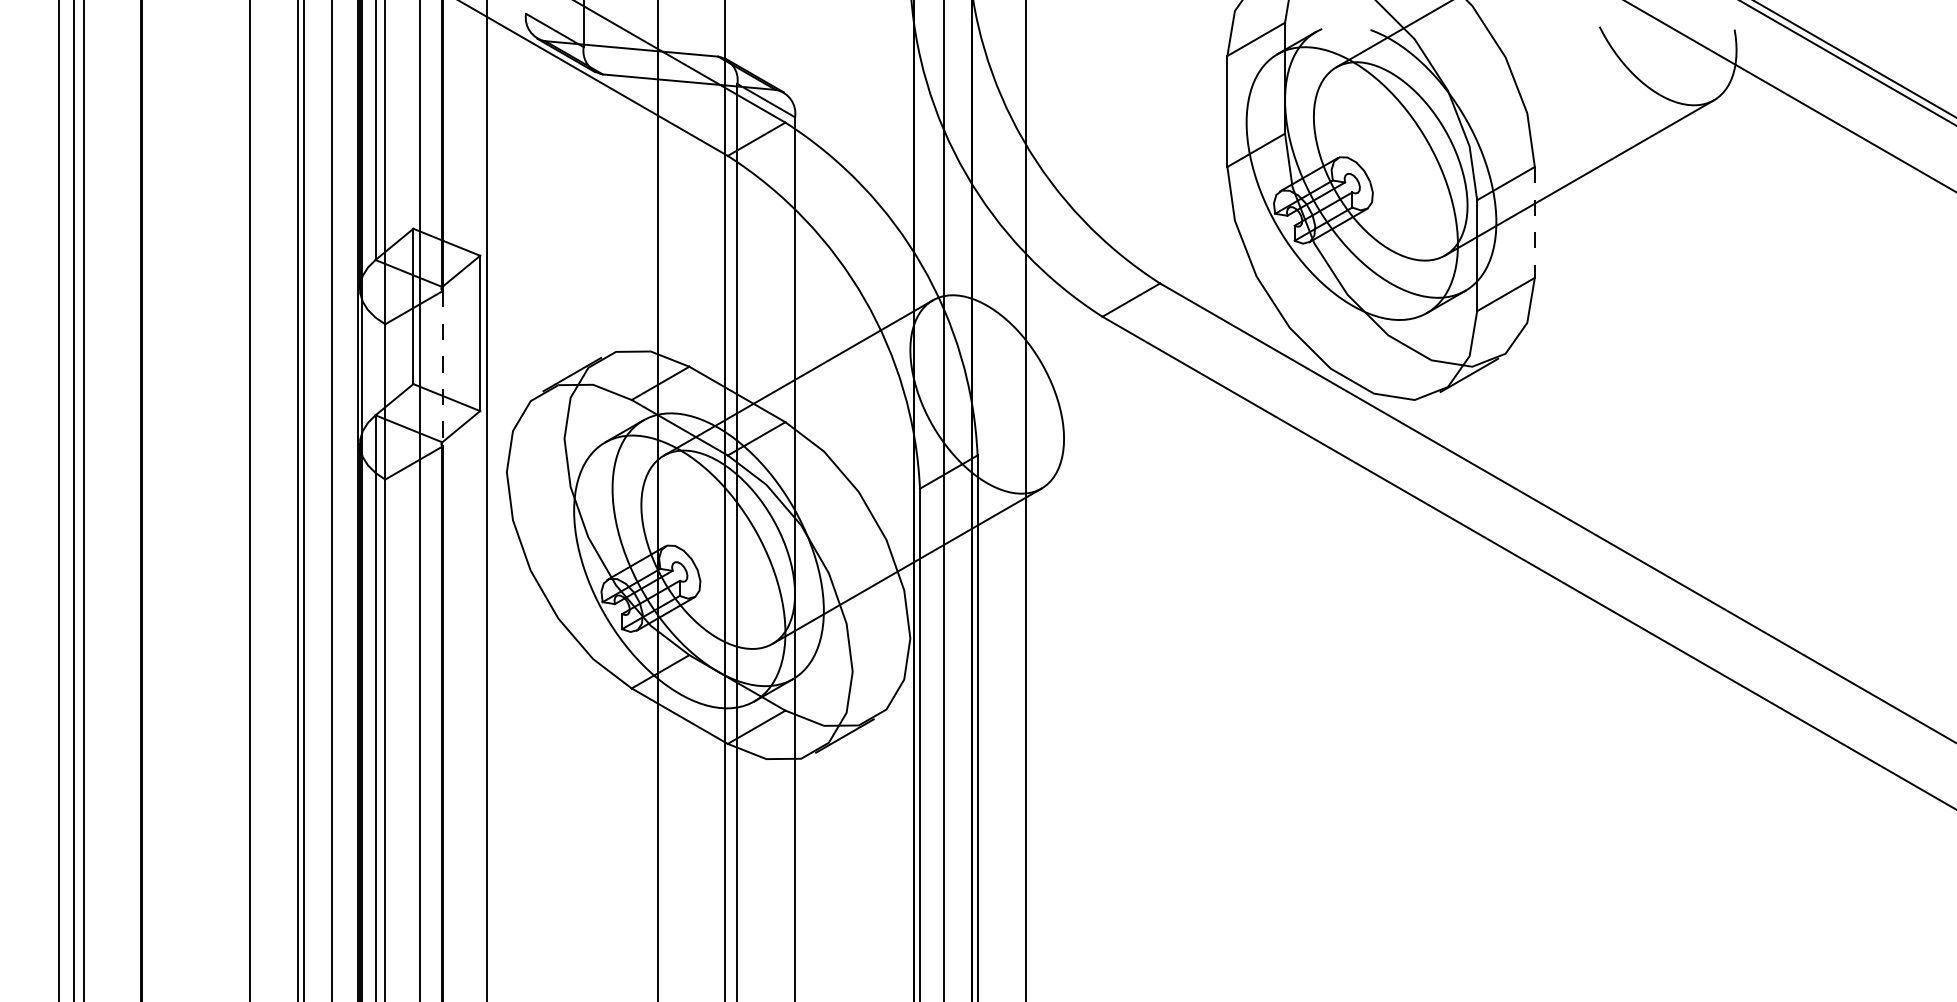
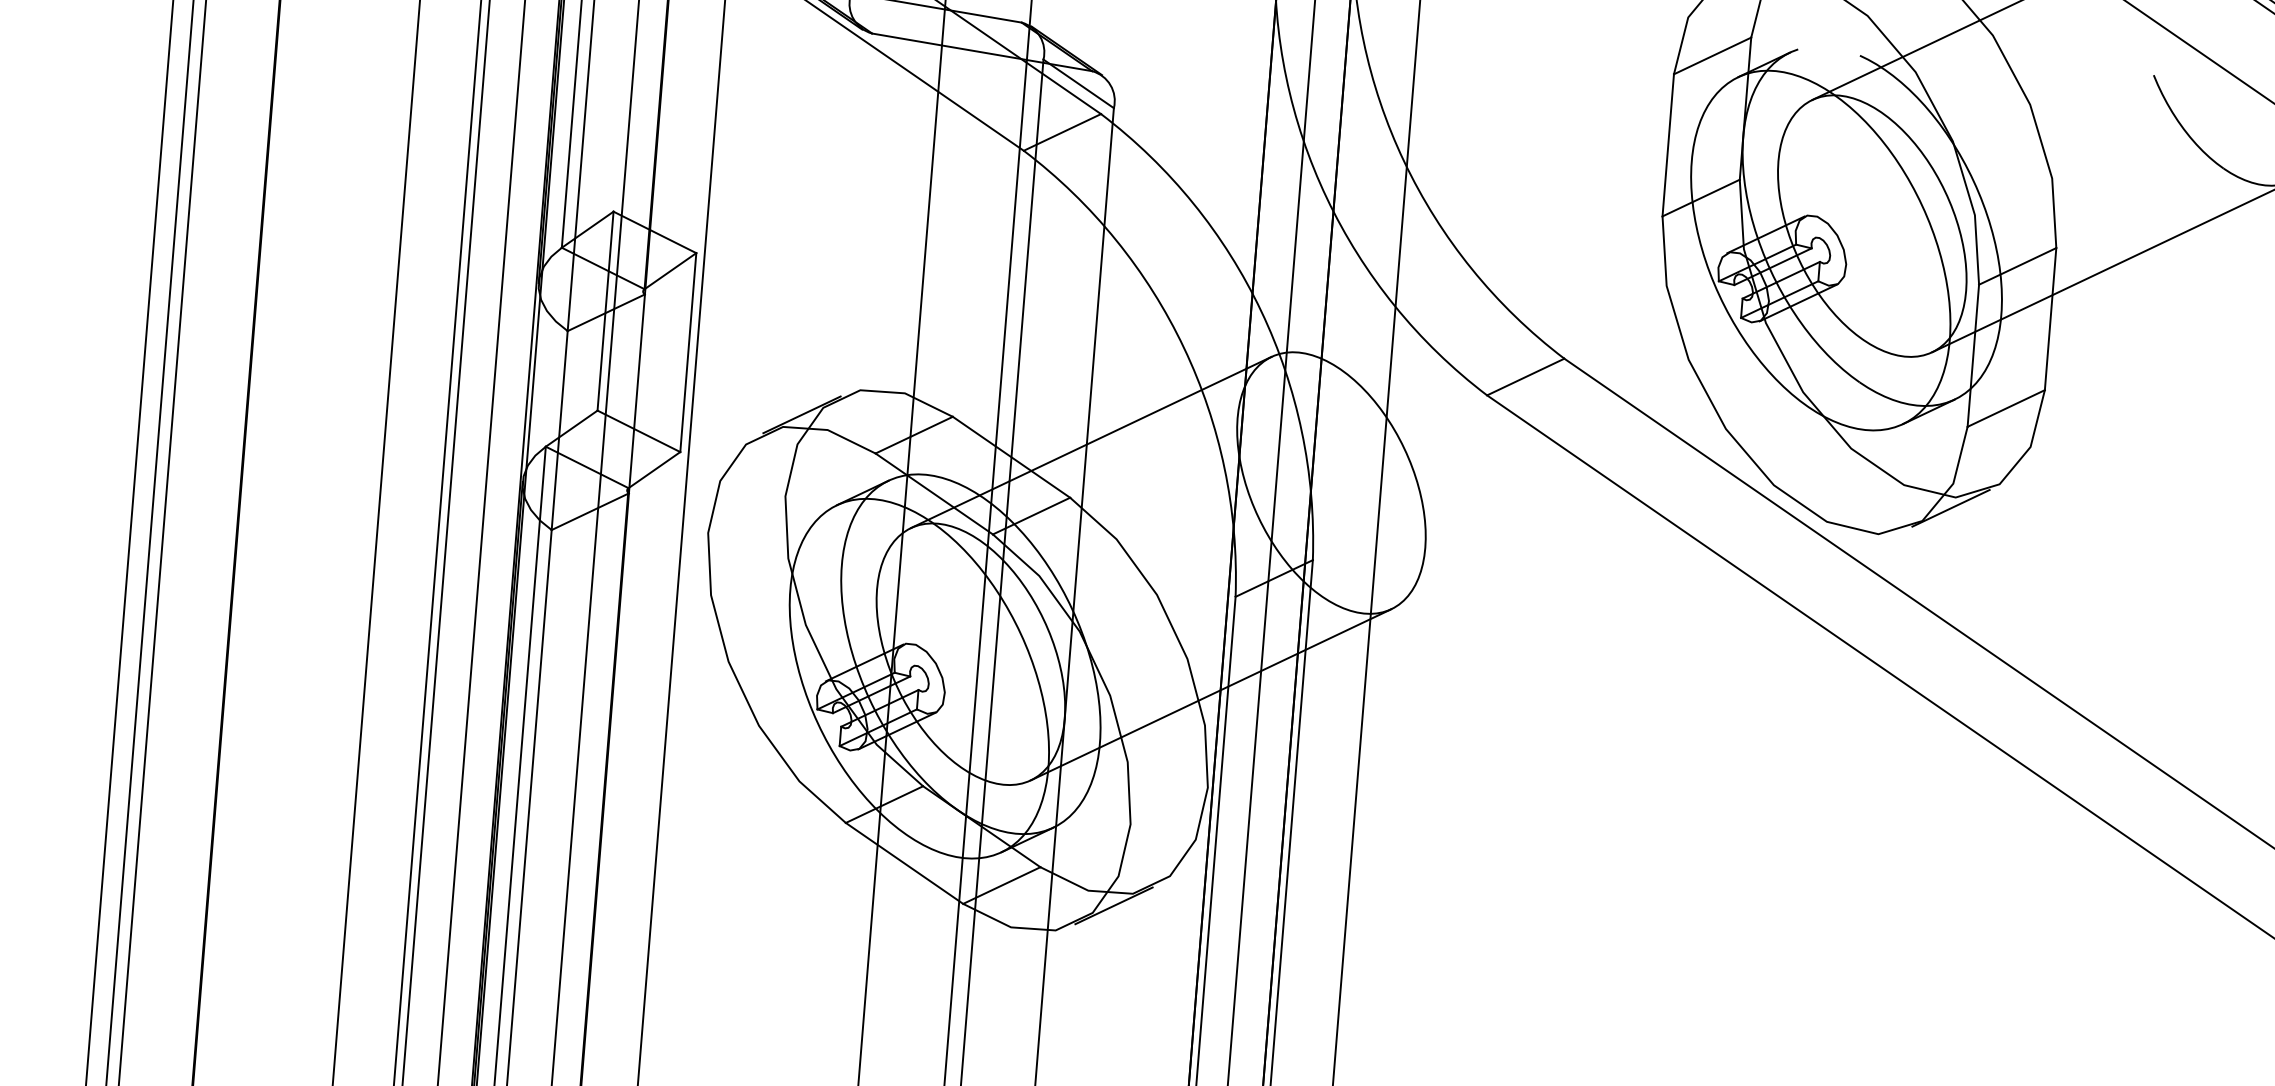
line: (1534, 222) -> (2050, 319), dashed -> solid
line: (442, 368) -> (636, 393), dashed -> solid

